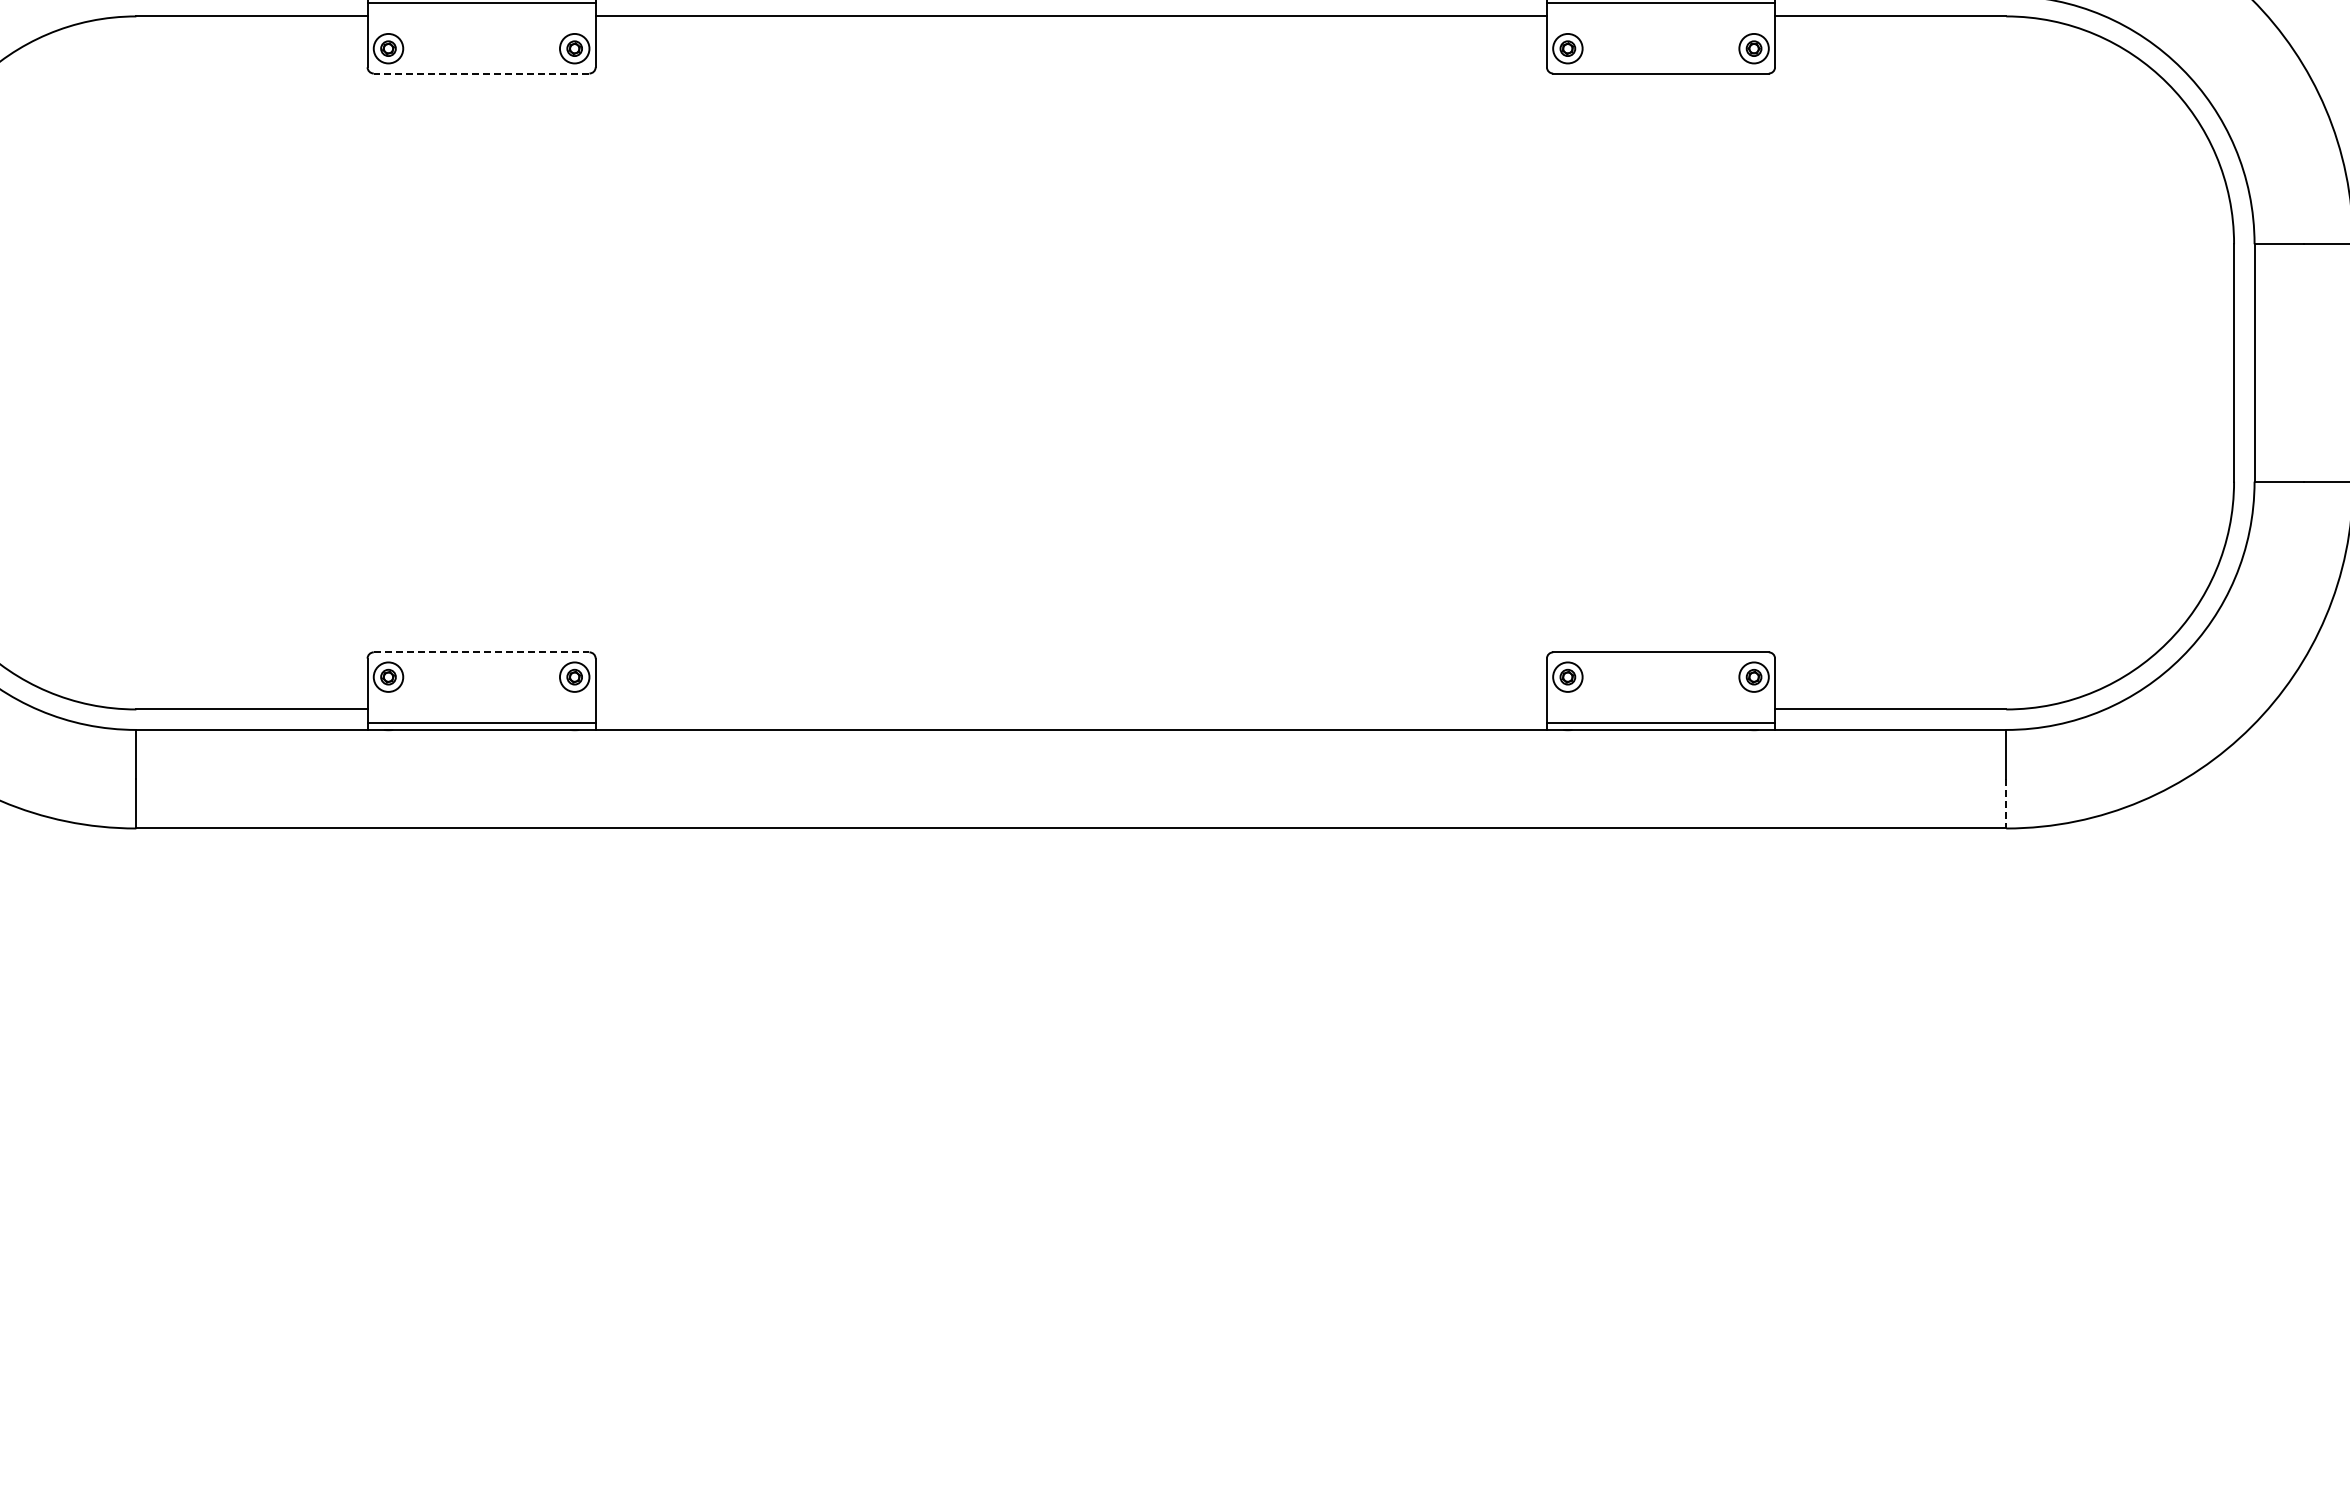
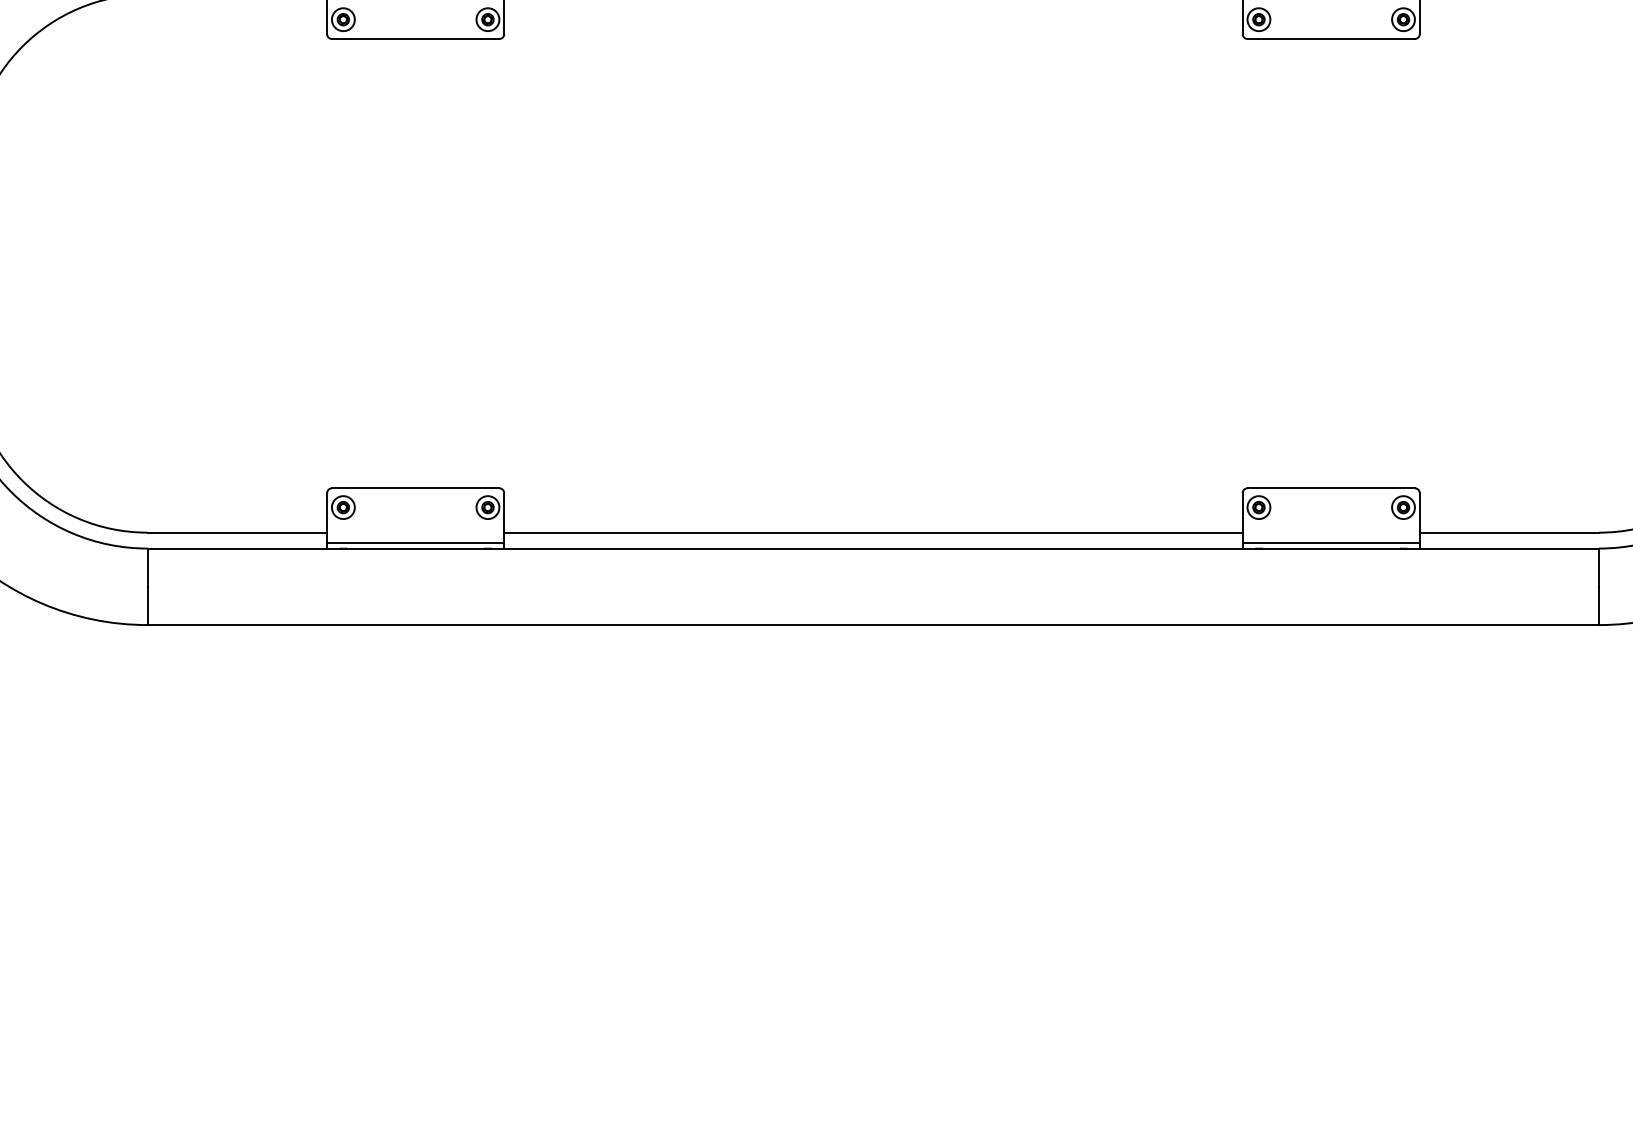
line: (481, 73) -> (415, 38), dashed -> solid
line: (481, 652) -> (415, 488), dashed -> solid
line: (1070, 709) -> (872, 532), added
line: (2006, 803) -> (1599, 605), dashed -> solid

